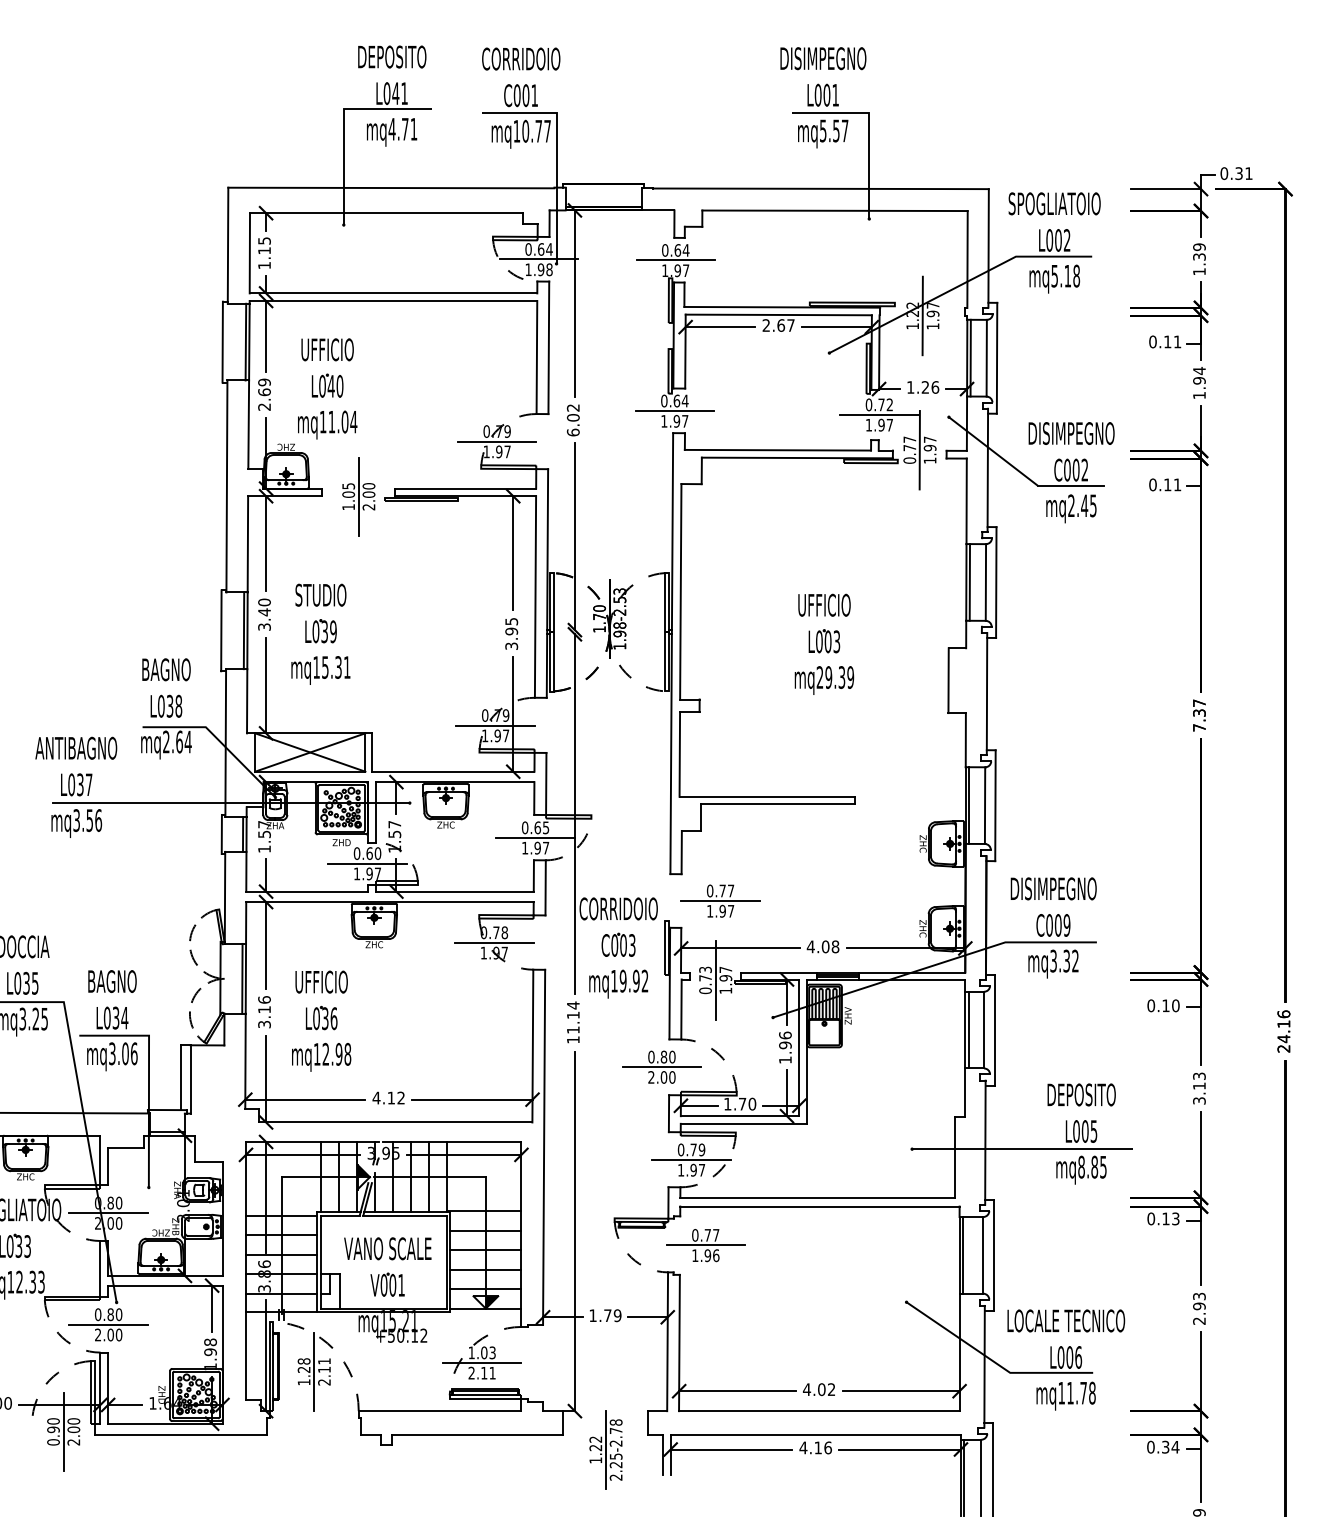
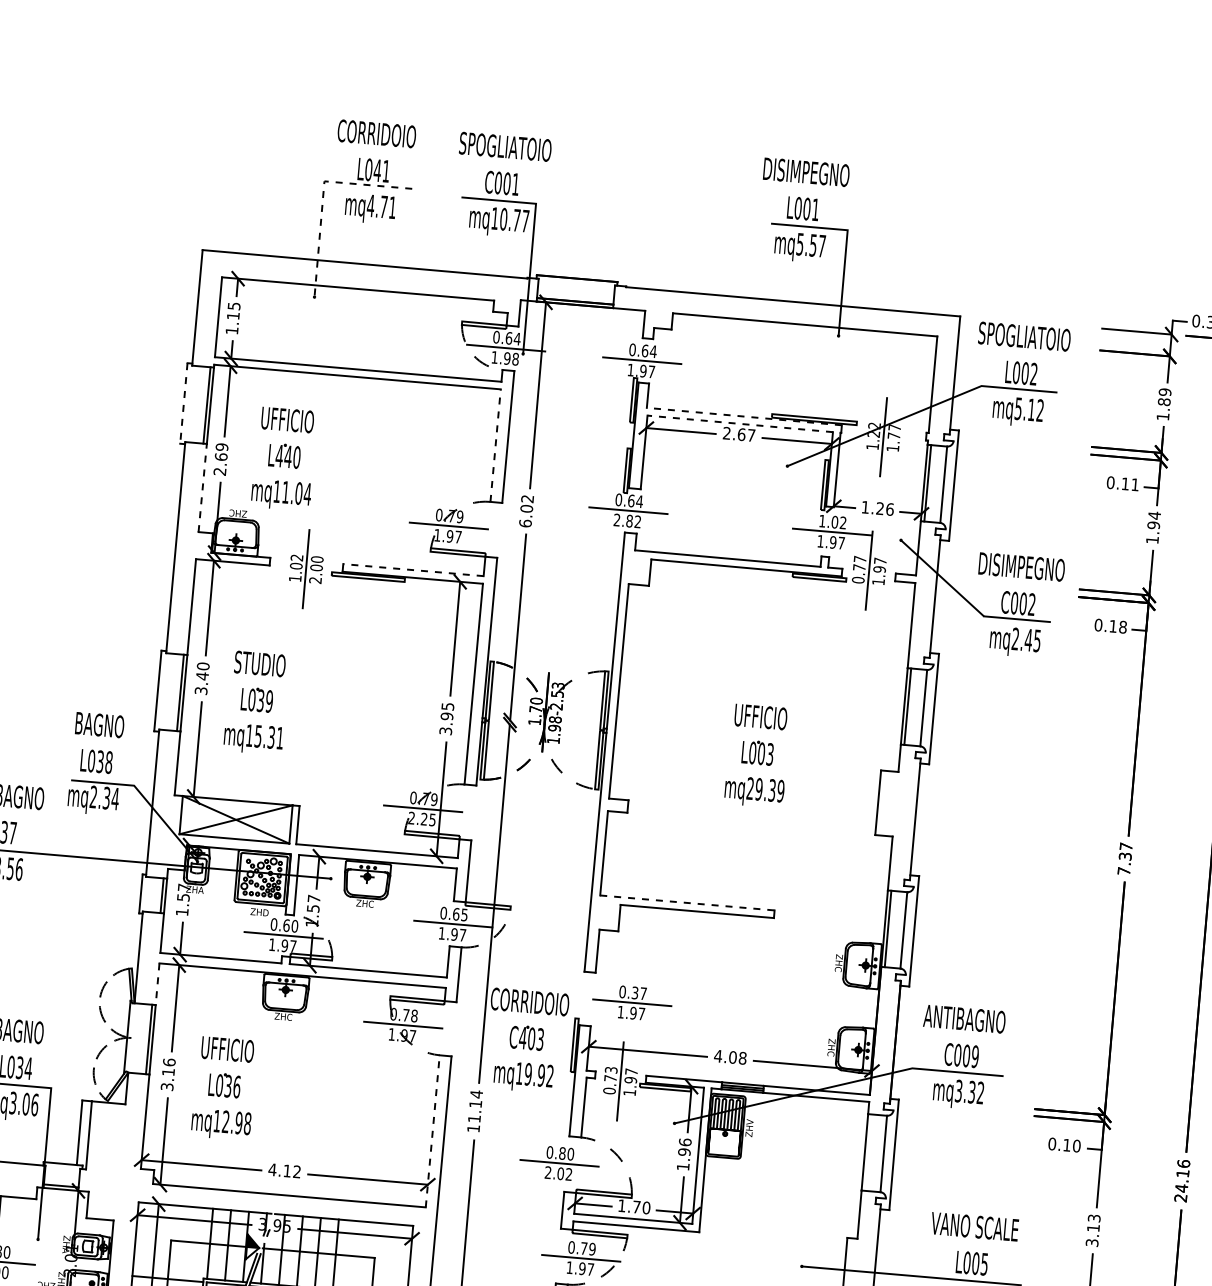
text: (391, 56) -> (376, 133), DEPOSITO -> CORRIDOIO
text: (521, 58) -> (505, 146), CORRIDOIO -> SPOGLIATOIO
line: (343, 122) -> (322, 194), solid -> dashed
text: (1199, 256) -> (1164, 401), 1.39 -> 1.89
text: (1076, 275) -> (1040, 409), mq5.18 -> mq5.12
line: (782, 307) -> (744, 416), solid -> dashed
text: (932, 313) -> (893, 435), 1.97 -> 1.77
line: (778, 314) -> (739, 423), solid -> dashed
line: (222, 342) -> (183, 403), solid -> dashed
line: (536, 357) -> (495, 445), solid -> dashed
text: (322, 385) -> (279, 455), L040 -> L440
text: (874, 404) -> (827, 521), 0.72 -> 1.02
text: (674, 421) -> (627, 521), 1.97 -> 2.82
line: (248, 424) -> (202, 487), solid -> dashed
text: (1177, 484) -> (1123, 626), 0.11 -> 0.18
text: (348, 486) -> (296, 558), 1.05 -> 1.02
line: (465, 488) -> (413, 570), solid -> dashed
text: (495, 735) -> (422, 818), 1.97 -> 2.25
text: (179, 741) -> (106, 797), mq2.64 -> mq2.34
line: (767, 796) -> (687, 902), solid -> dashed
text: (1053, 888) -> (964, 1018), DISIMPEGNO -> ANTIBAGNO
text: (722, 890) -> (634, 992), 0.77 -> 0.37
line: (246, 923) -> (157, 984), solid -> dashed
text: (614, 945) -> (522, 1038), C003 -> C403
line: (968, 1029) -> (868, 1152), removed
line: (532, 1045) -> (432, 1130), solid -> dashed
text: (672, 1077) -> (569, 1174), 2.00 -> 2.02
text: (1080, 1094) -> (974, 1226), DEPOSITO -> VANO SCALE

